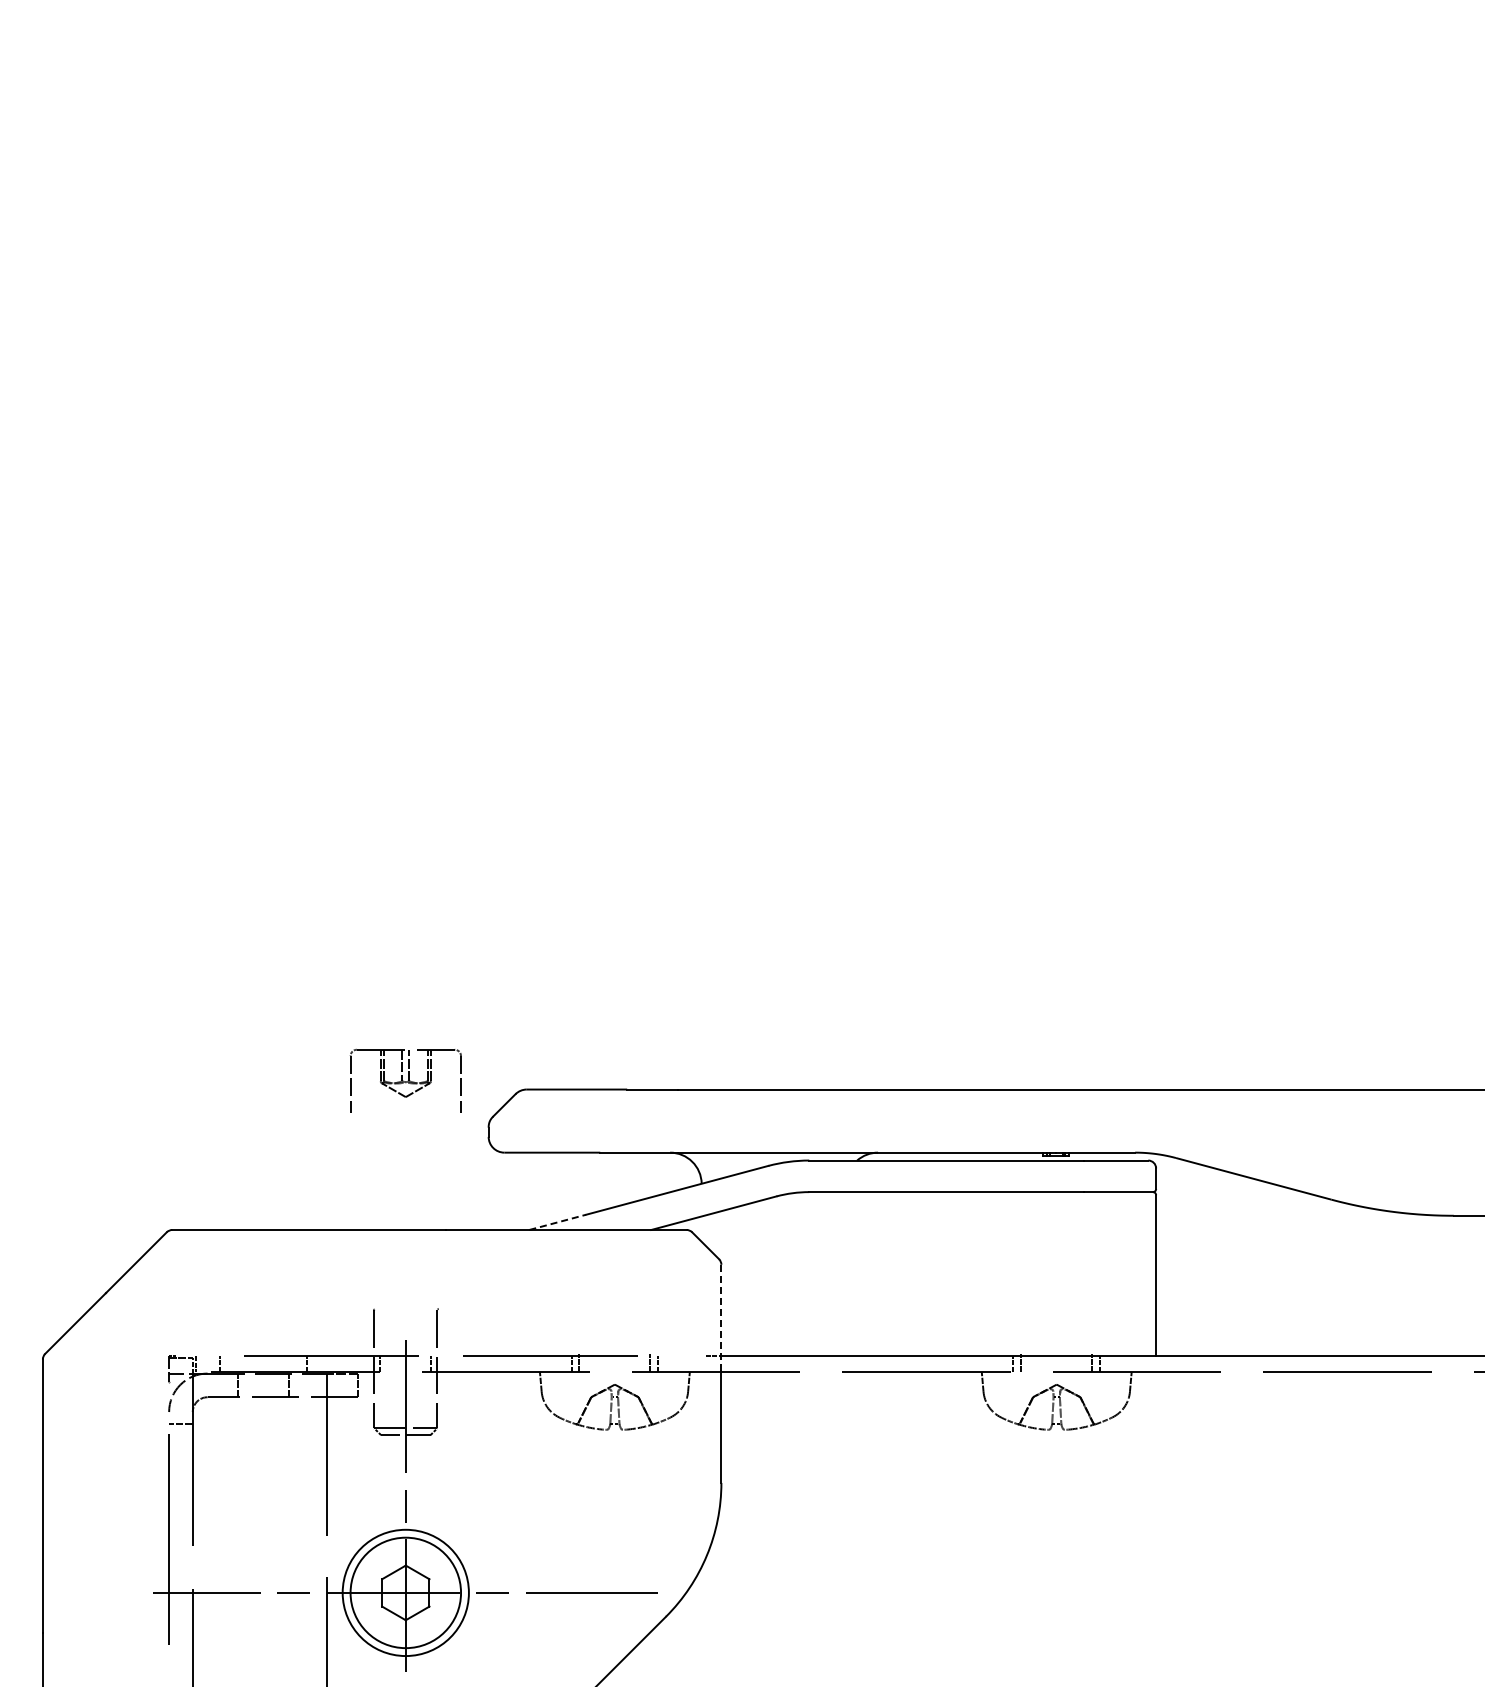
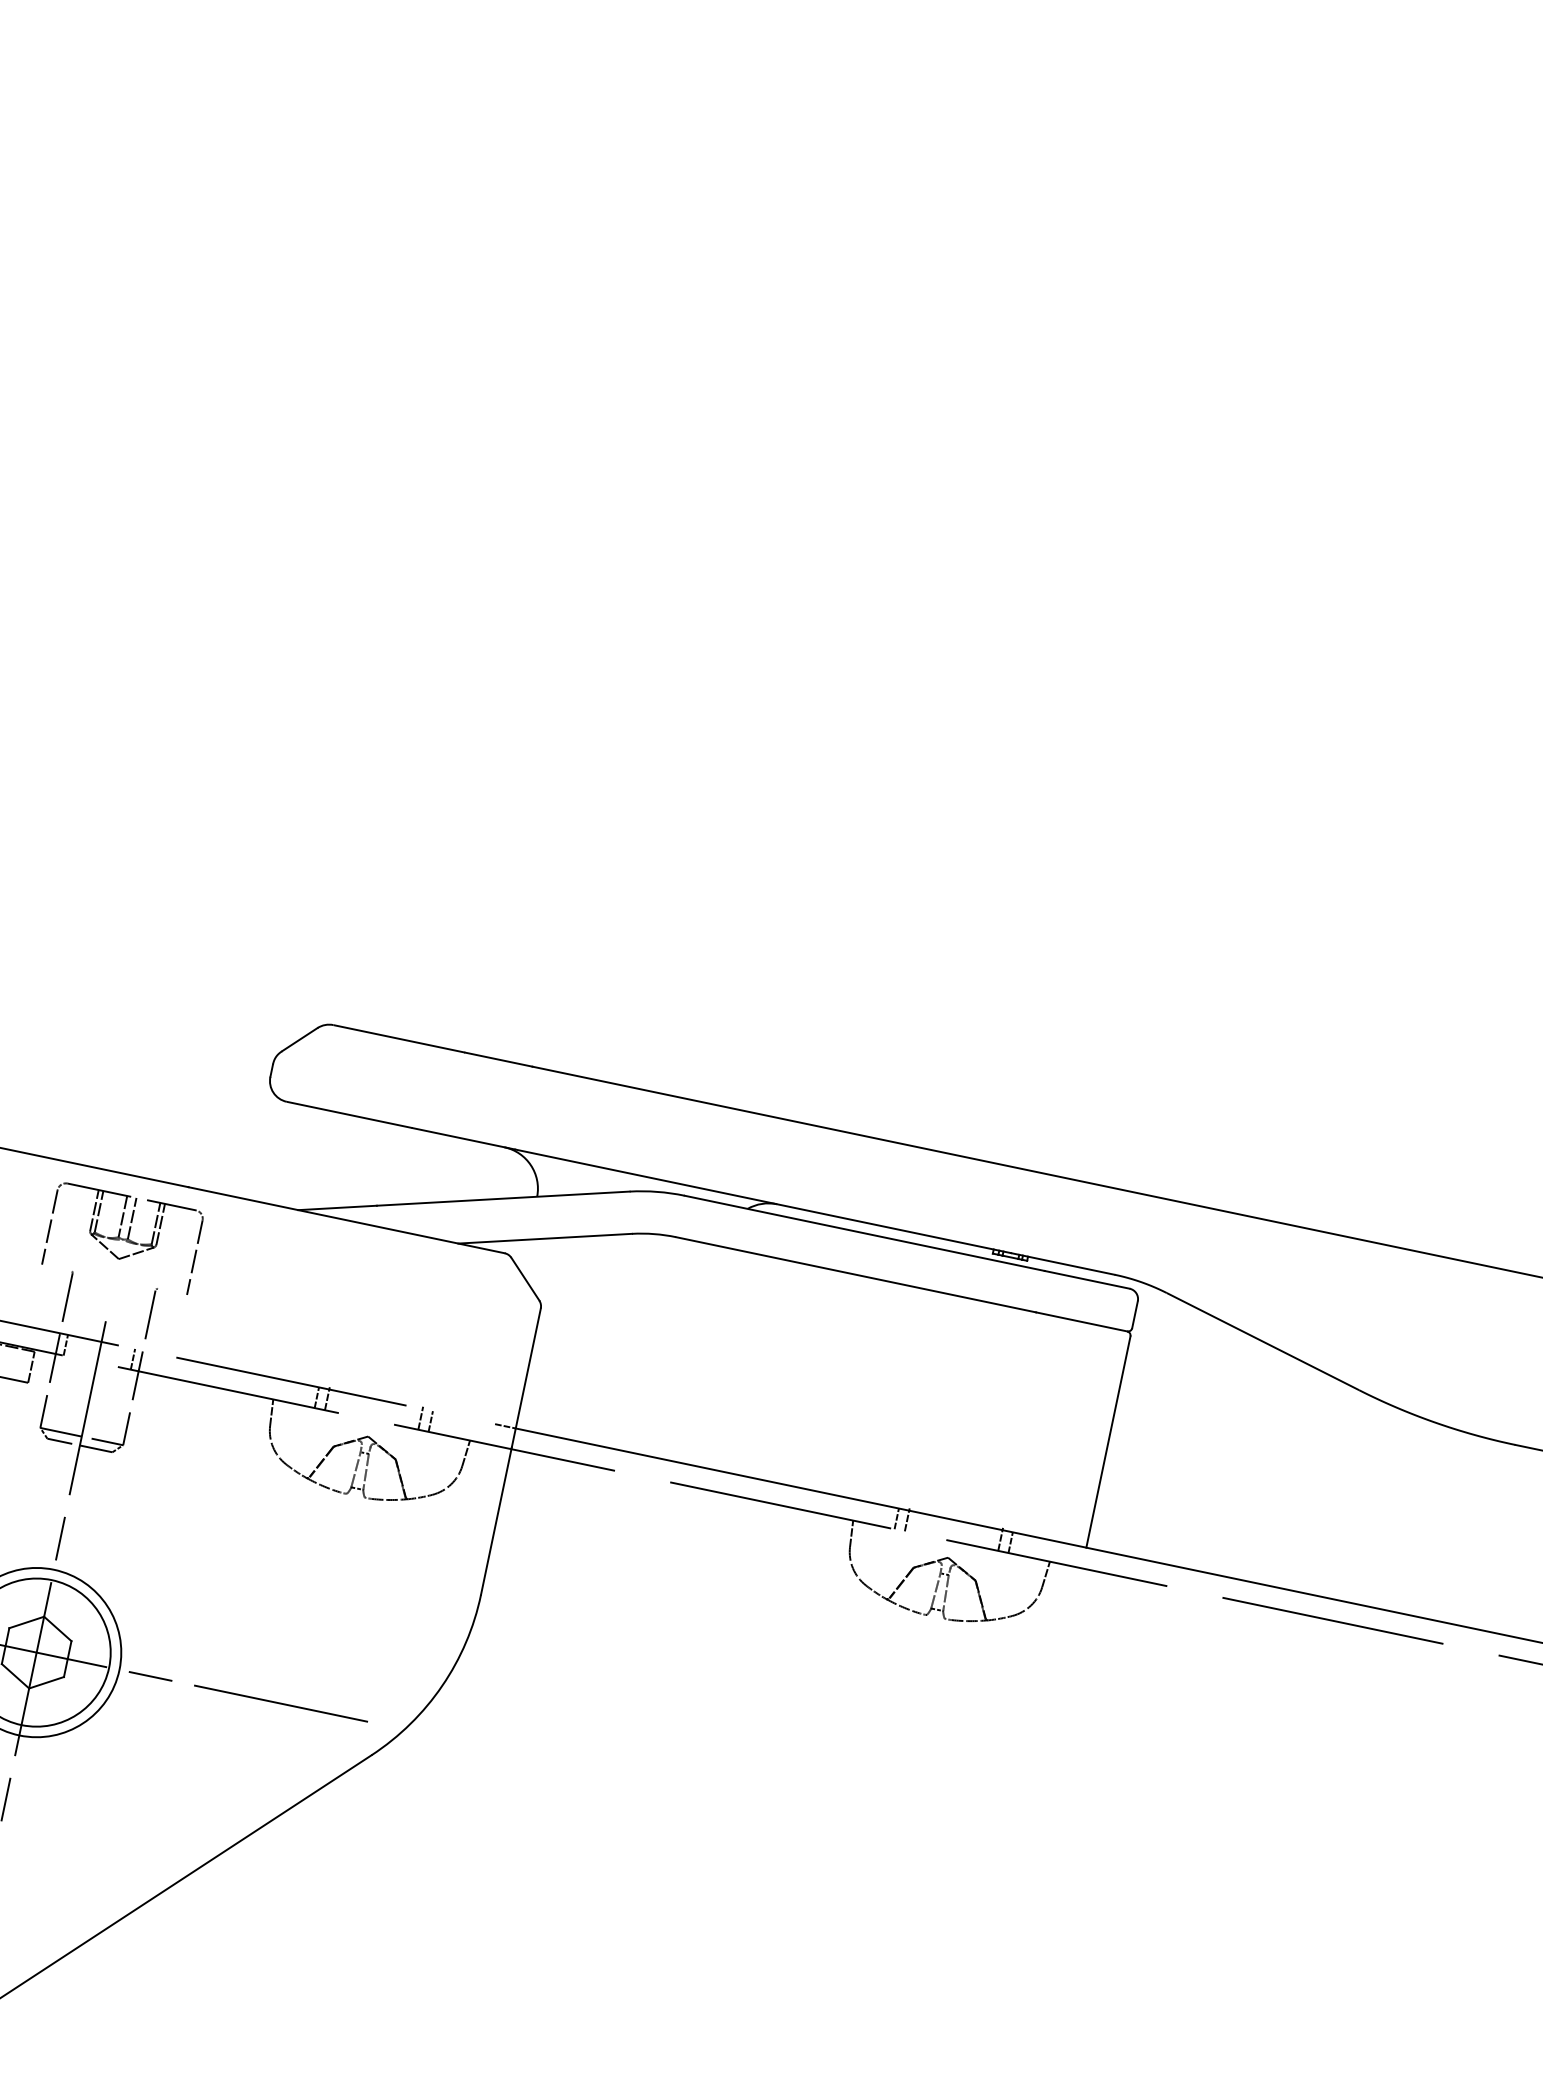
part: (405, 1080) -> (123, 1237), moved
line: (558, 1222) -> (338, 1208), dashed -> solid
line: (721, 1317) -> (526, 1377), dashed -> solid

